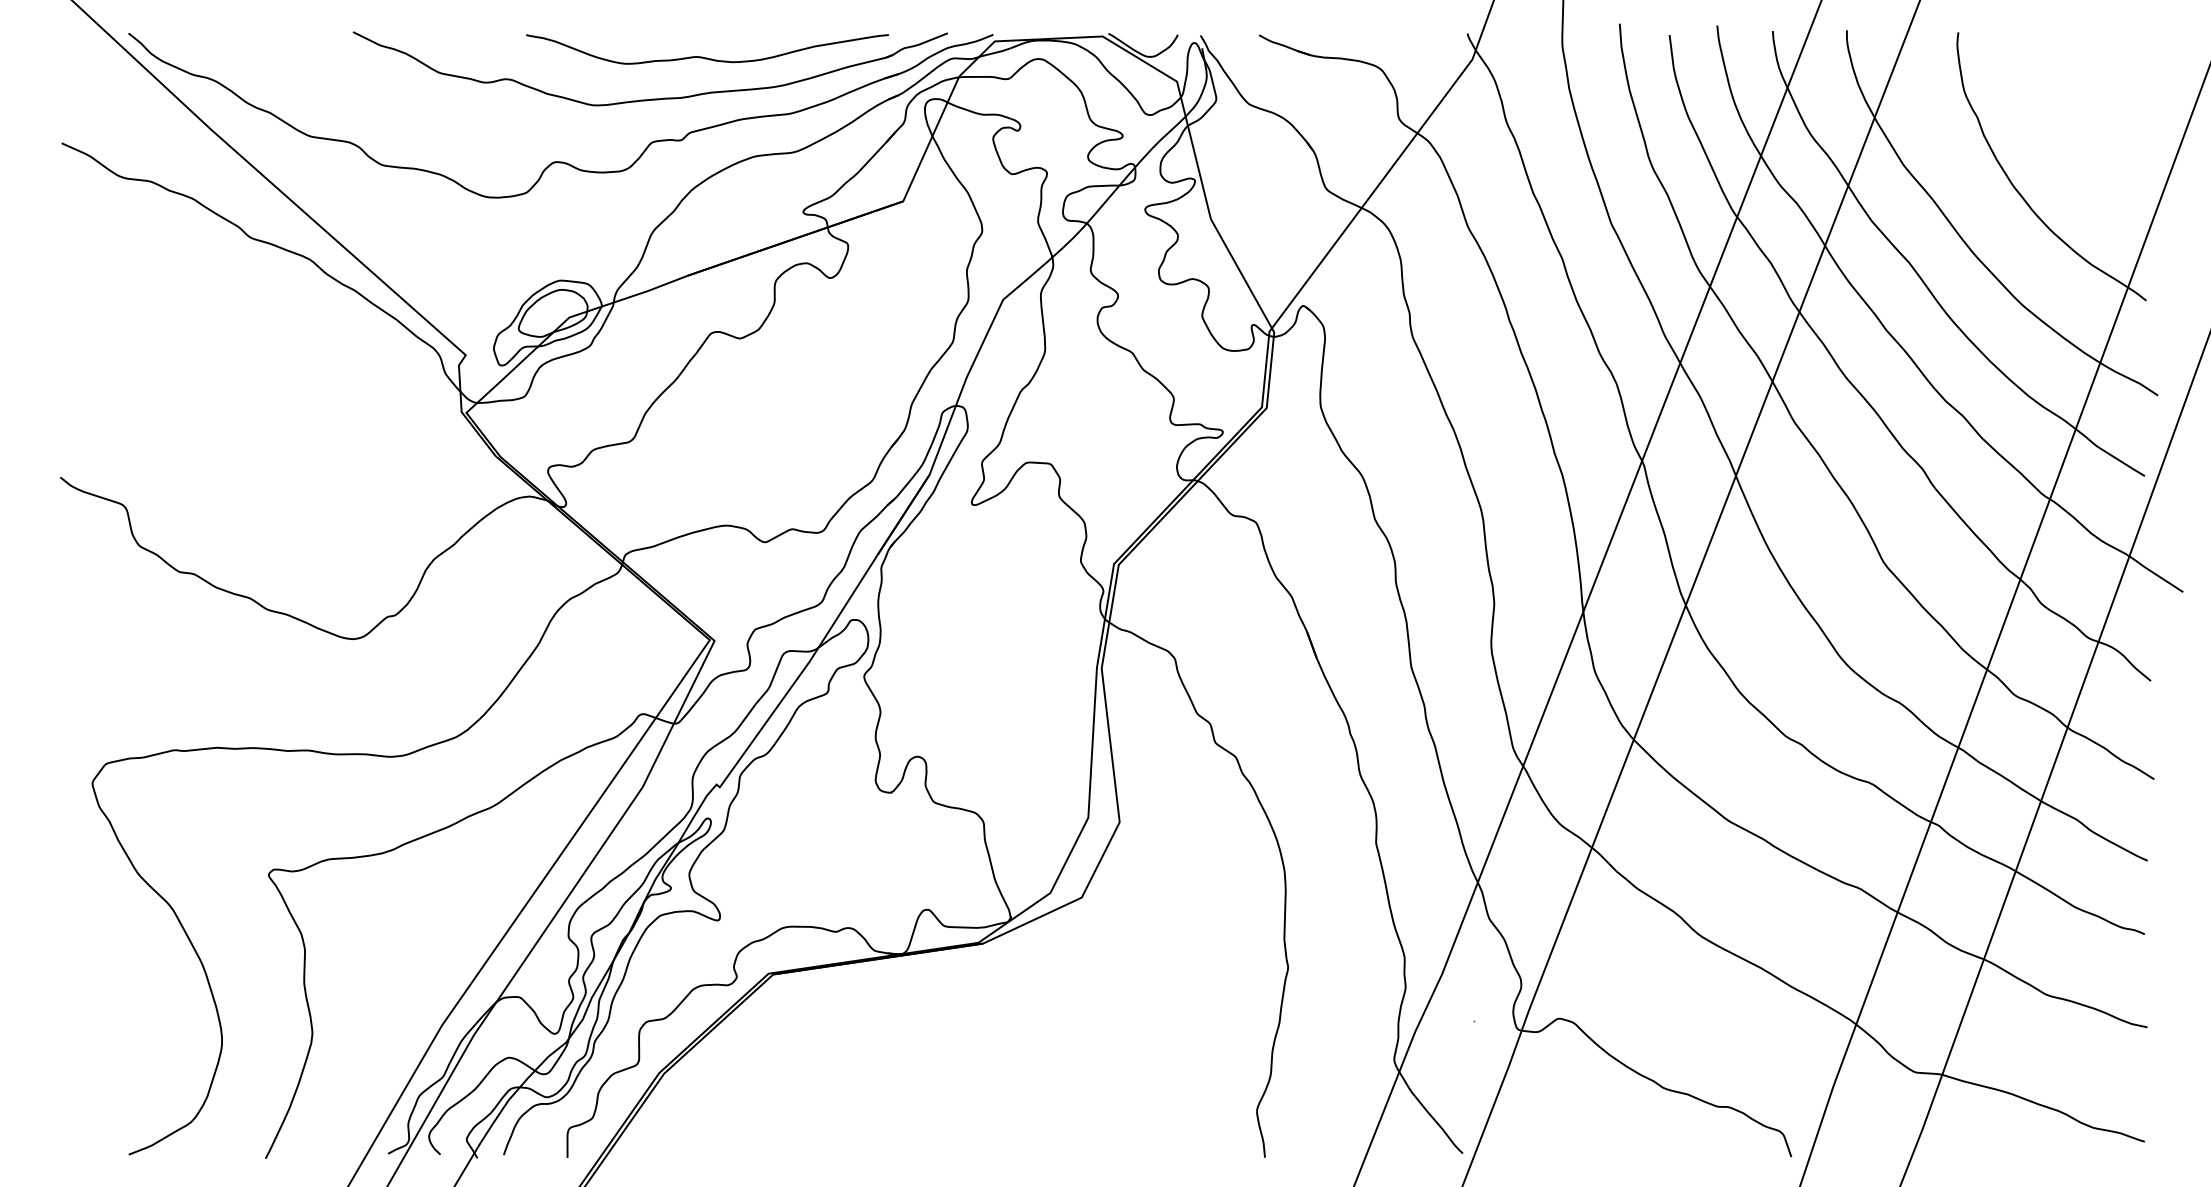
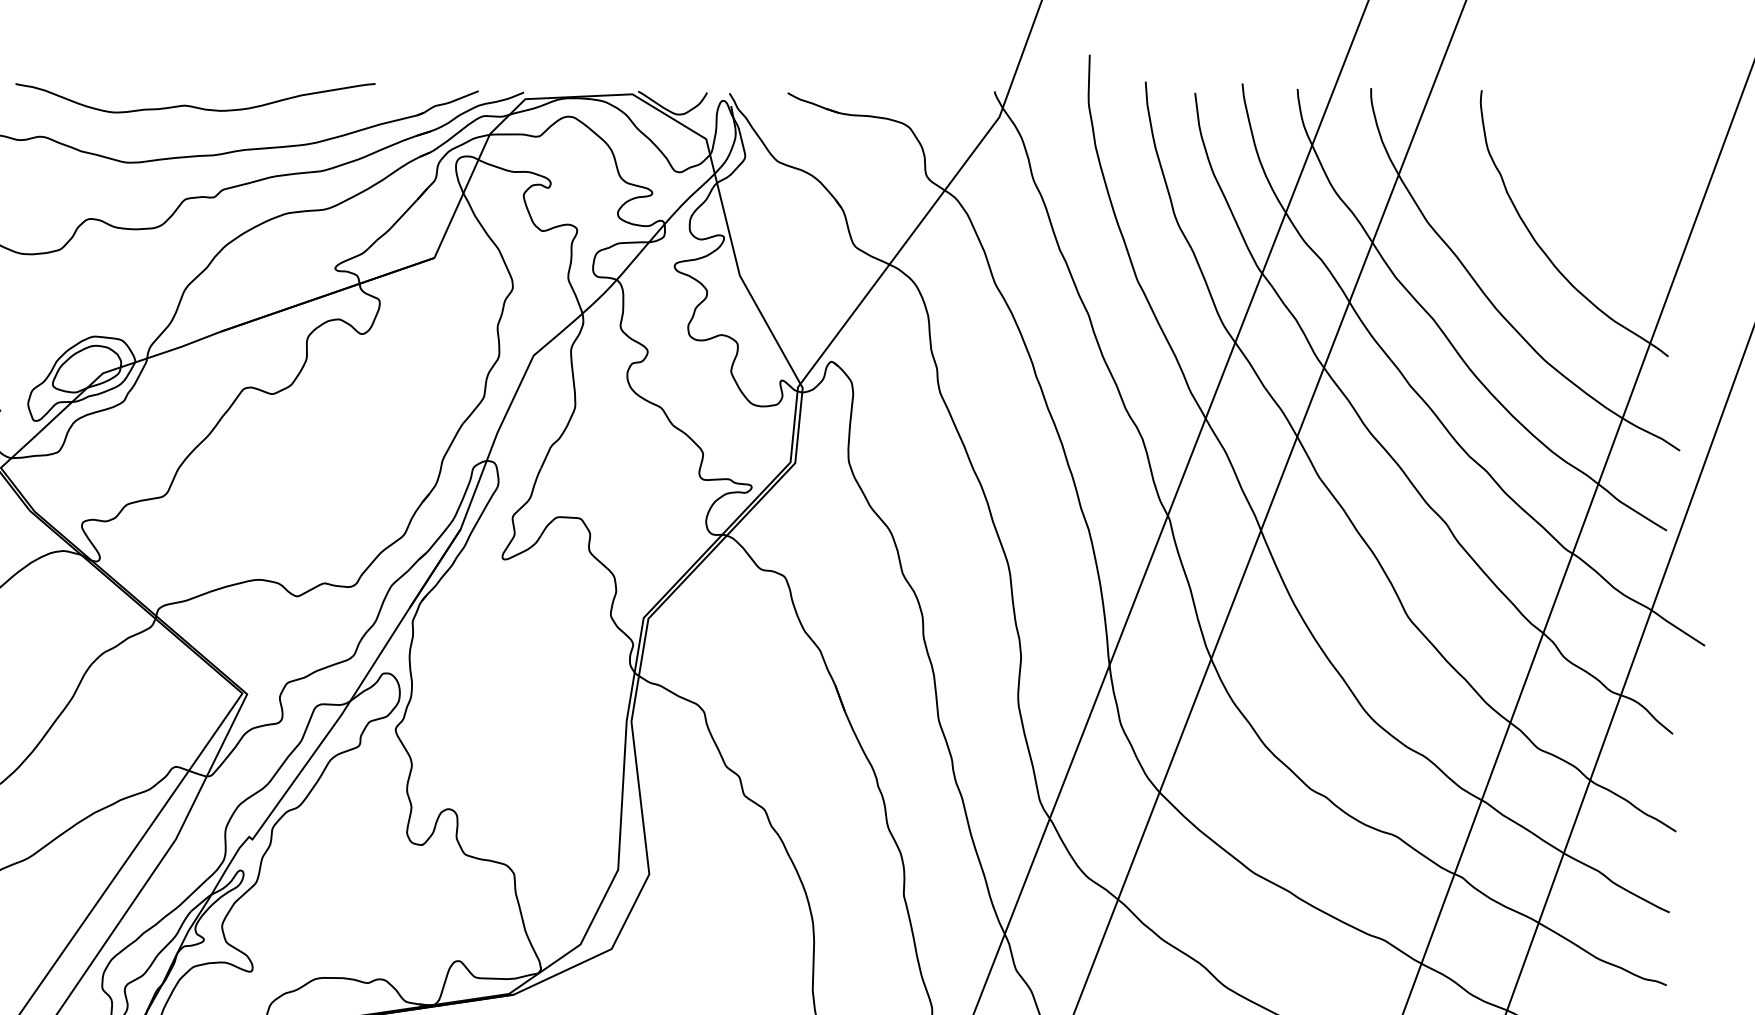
curve: (707, 57) -> (195, 106), moved

